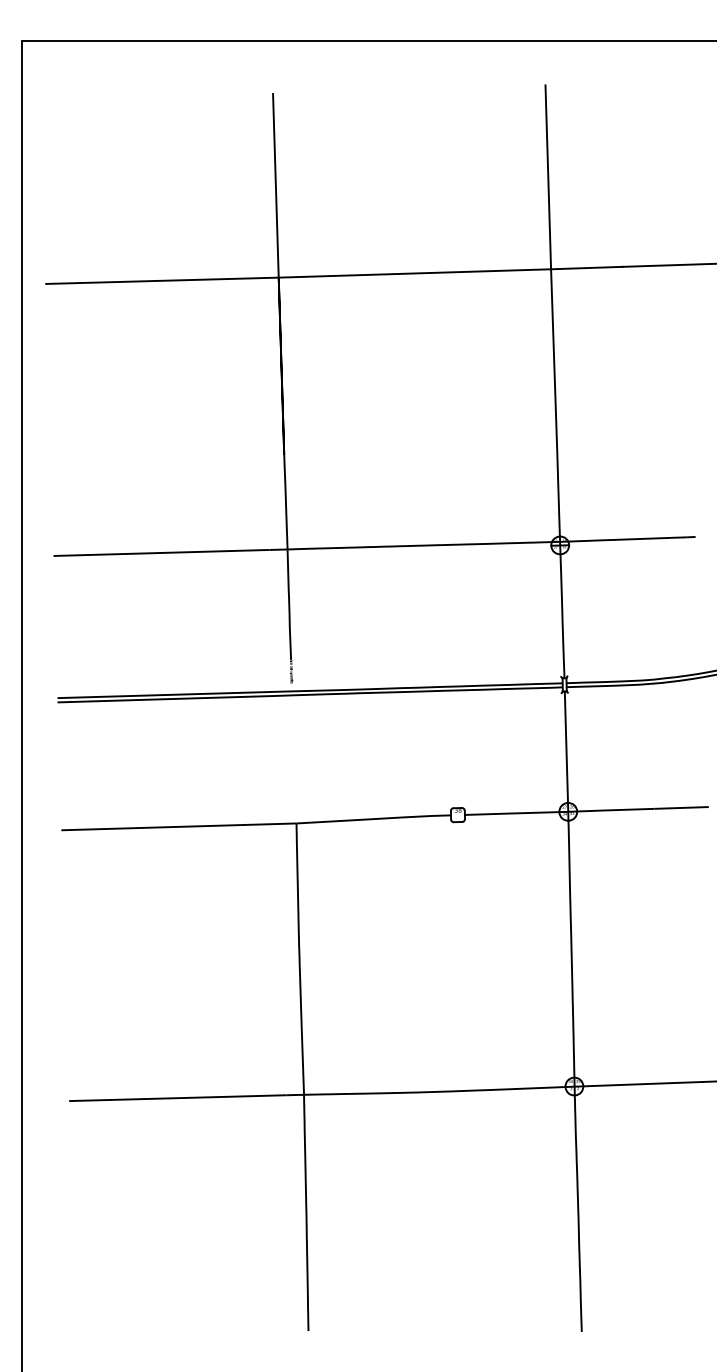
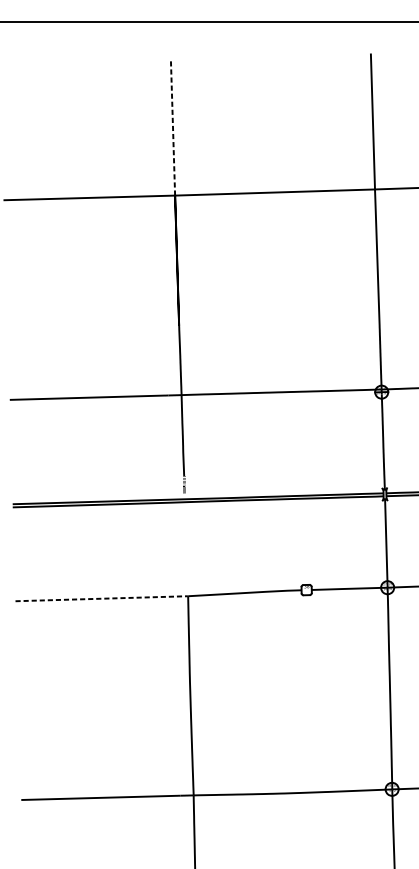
line: (275, 185) -> (172, 127), solid -> dashed
line: (180, 826) -> (103, 598), solid -> dashed

